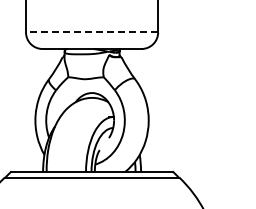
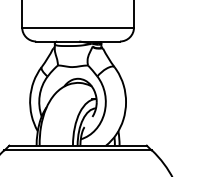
line: (91, 32) -> (77, 27), dashed -> solid

